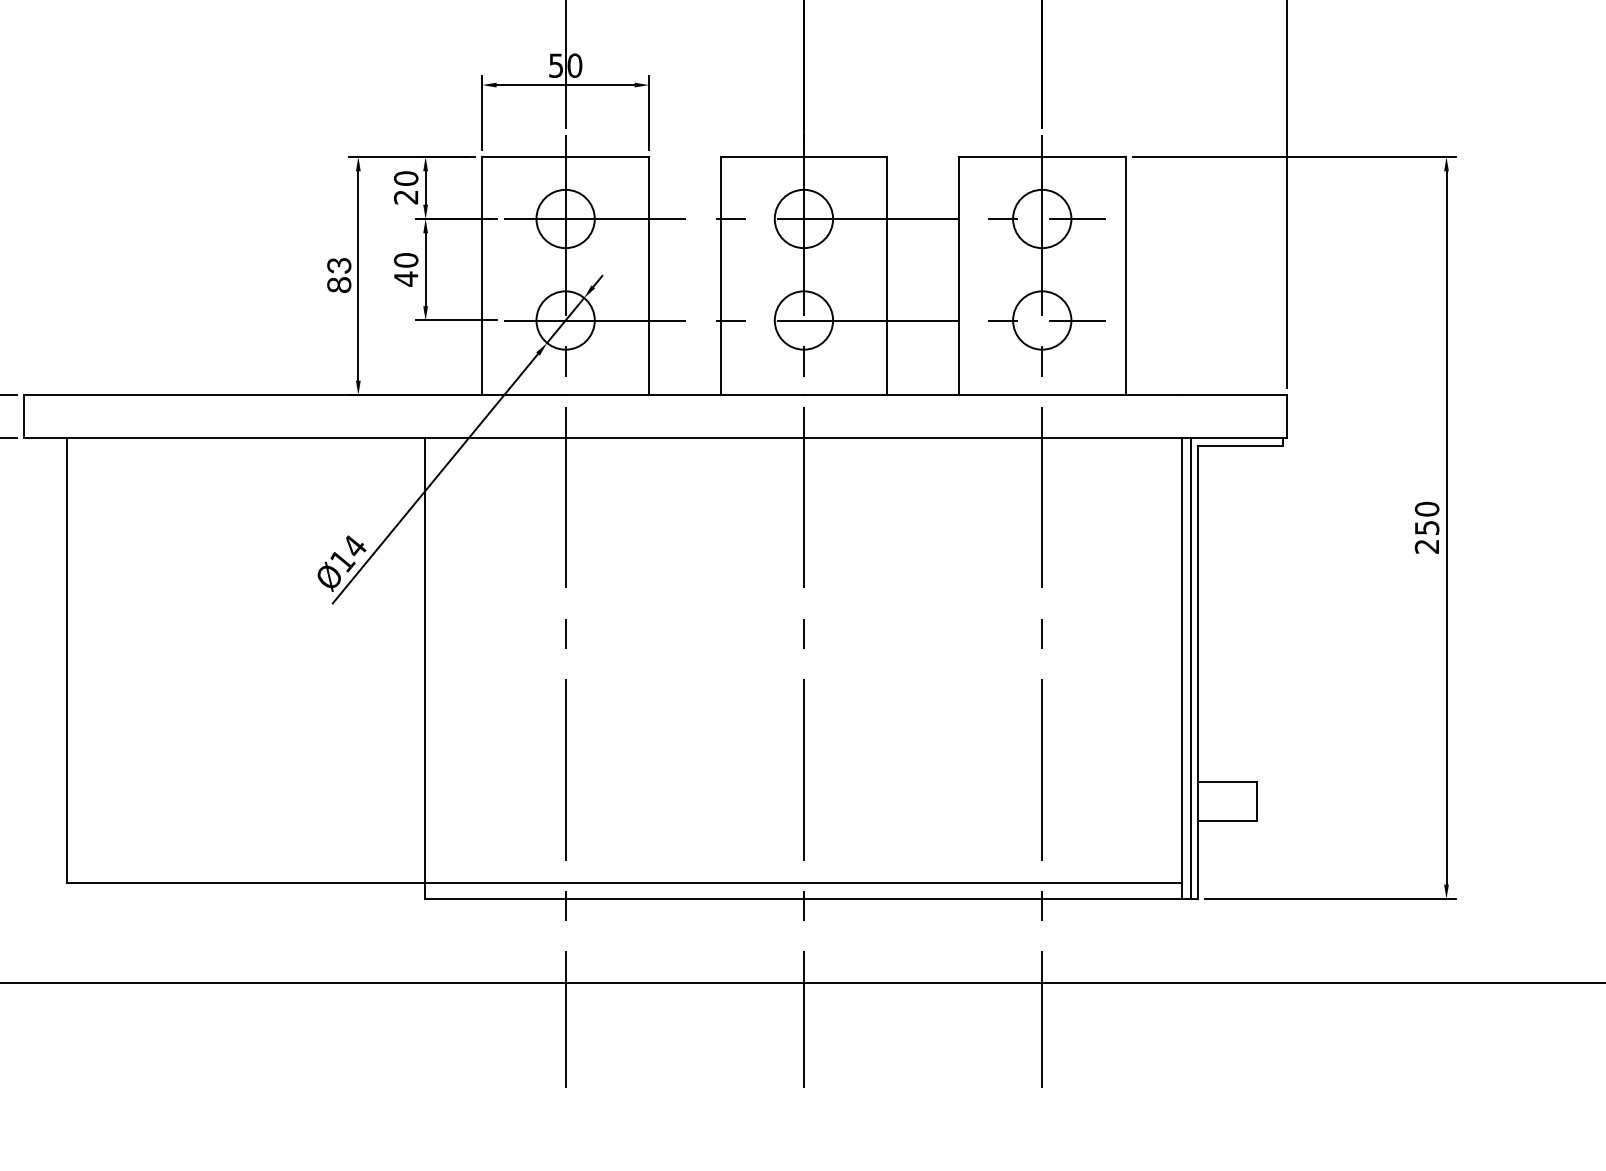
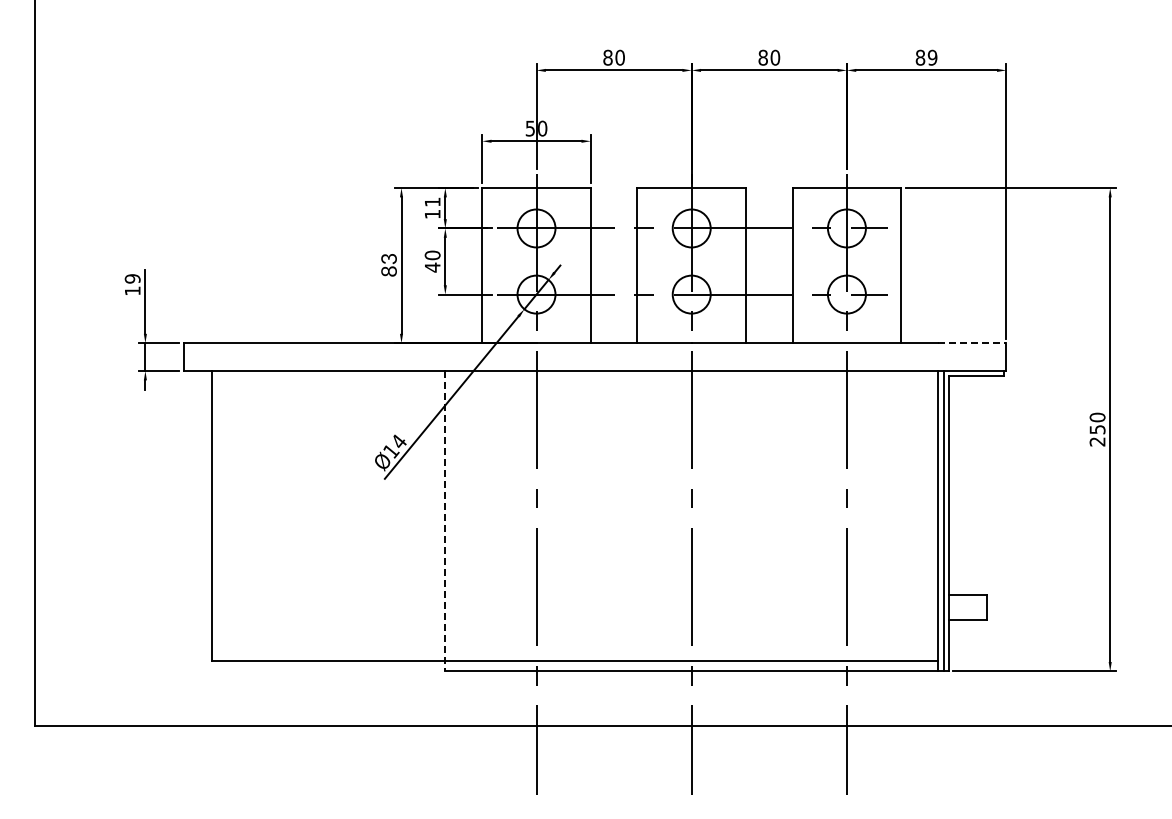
text: (405, 186) -> (432, 207), 20 -> 11
line: (1235, 395) -> (972, 343), solid -> dashed
line: (425, 668) -> (445, 521), solid -> dashed

